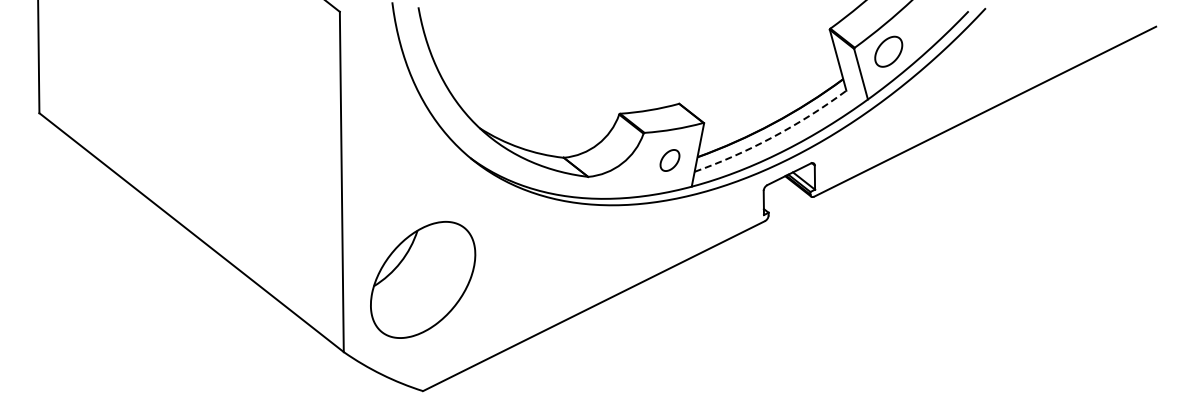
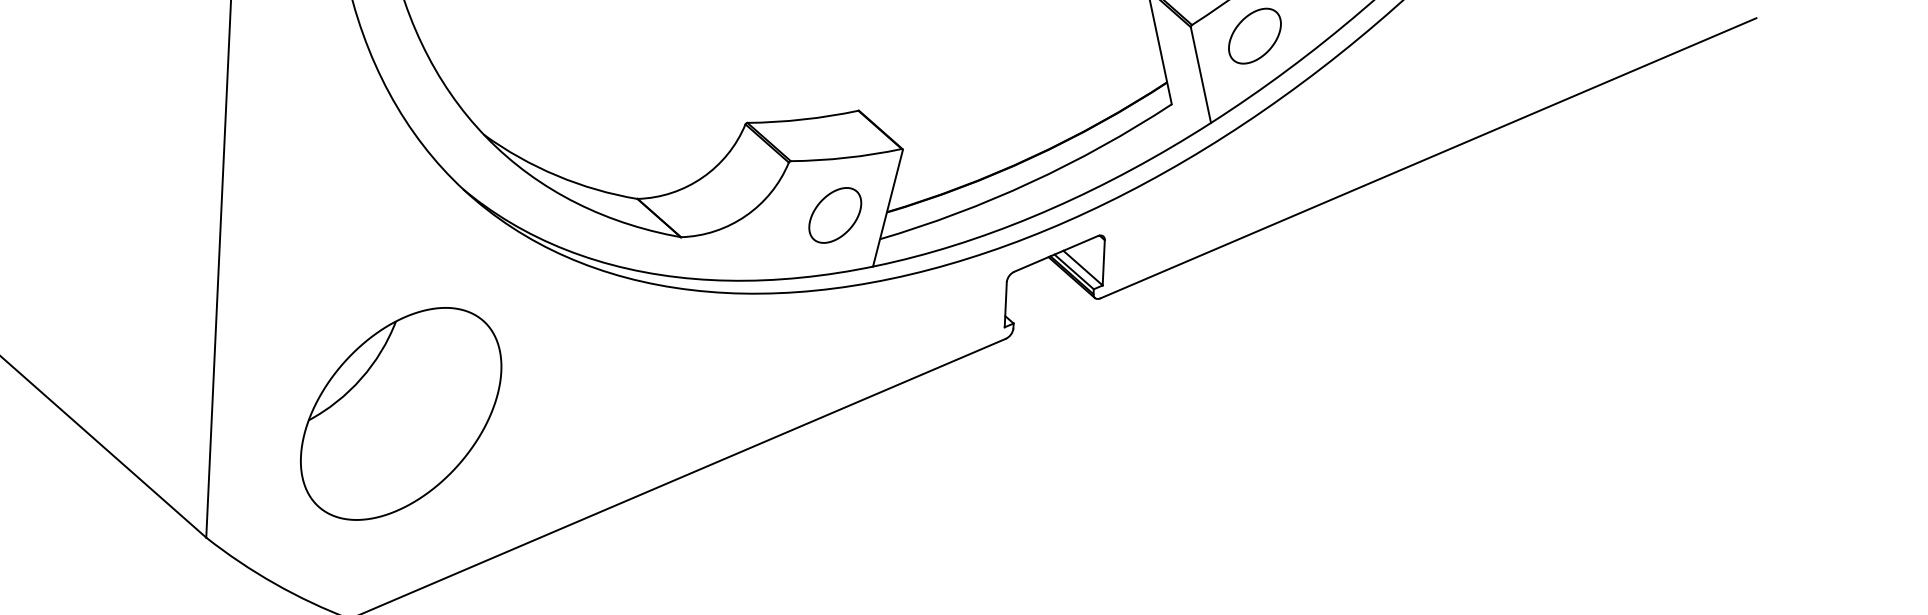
arc: (773, 136) -> (1030, 181), dashed -> solid
part: (669, 160) -> (834, 215), size x1.43
part: (423, 279) -> (401, 413), moved

